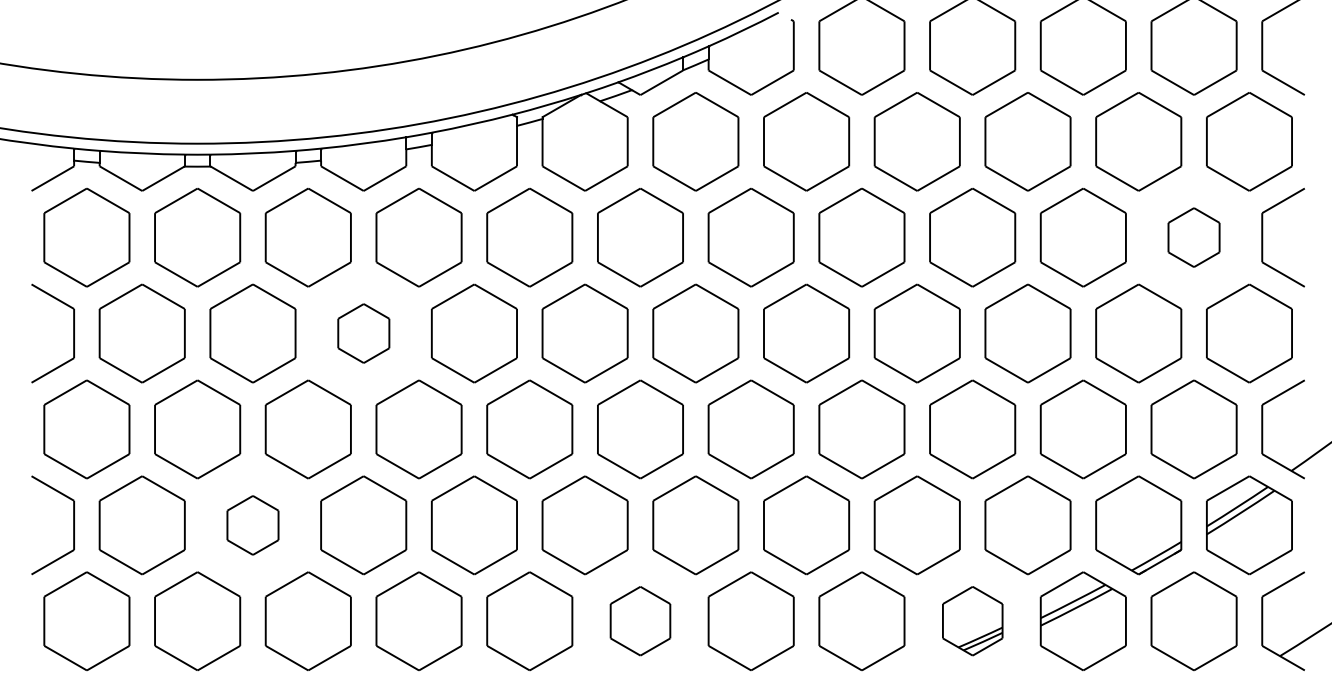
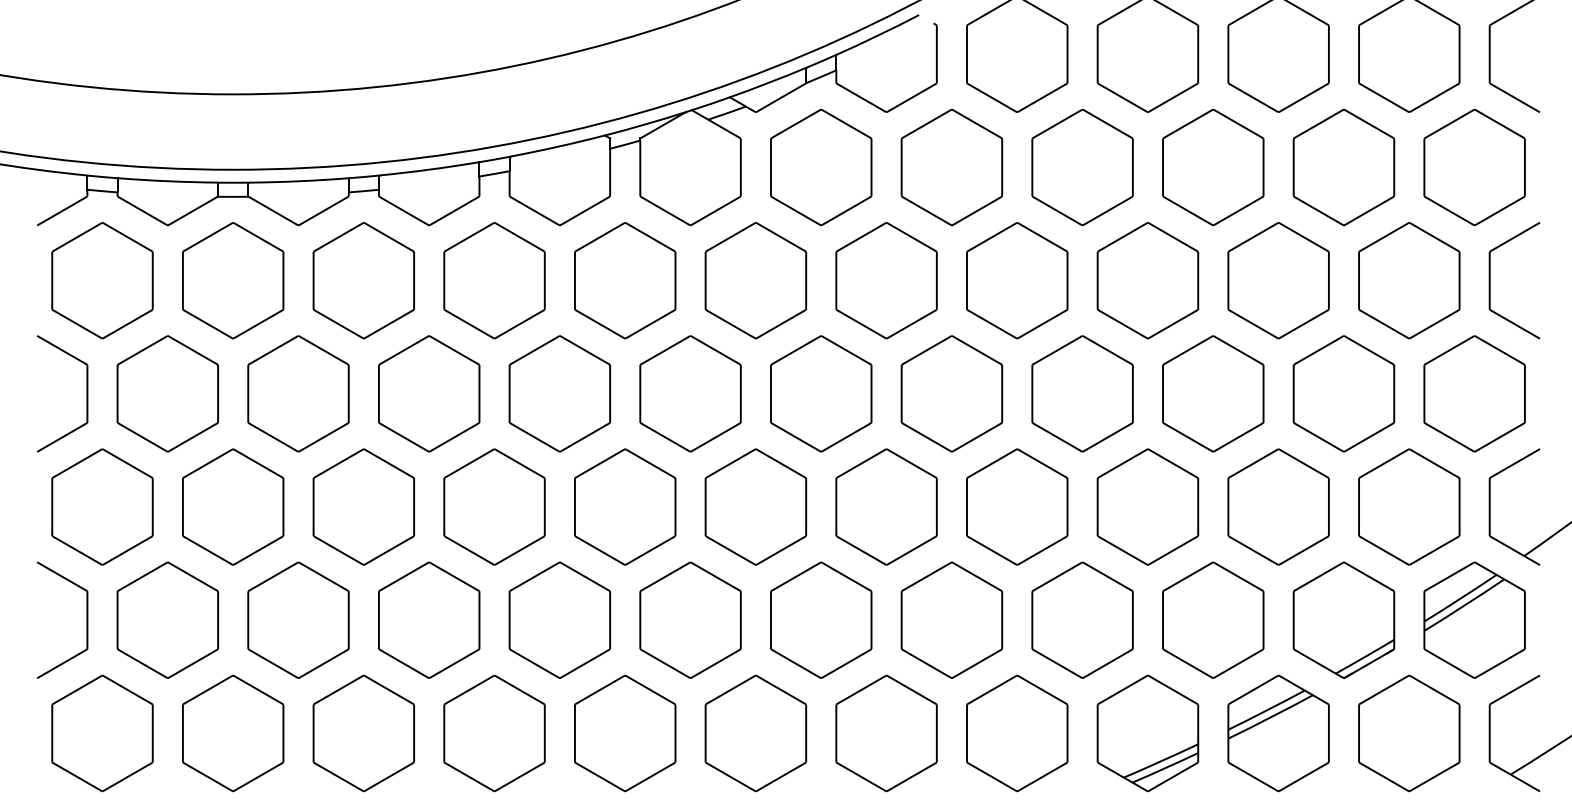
part: (1193, 237) -> (1408, 280), size x1.67
part: (363, 333) -> (428, 393), size x1.67
part: (252, 525) -> (297, 620), size x1.67
part: (640, 620) -> (755, 732), size x1.43
part: (972, 620) -> (1147, 732), size x1.43

